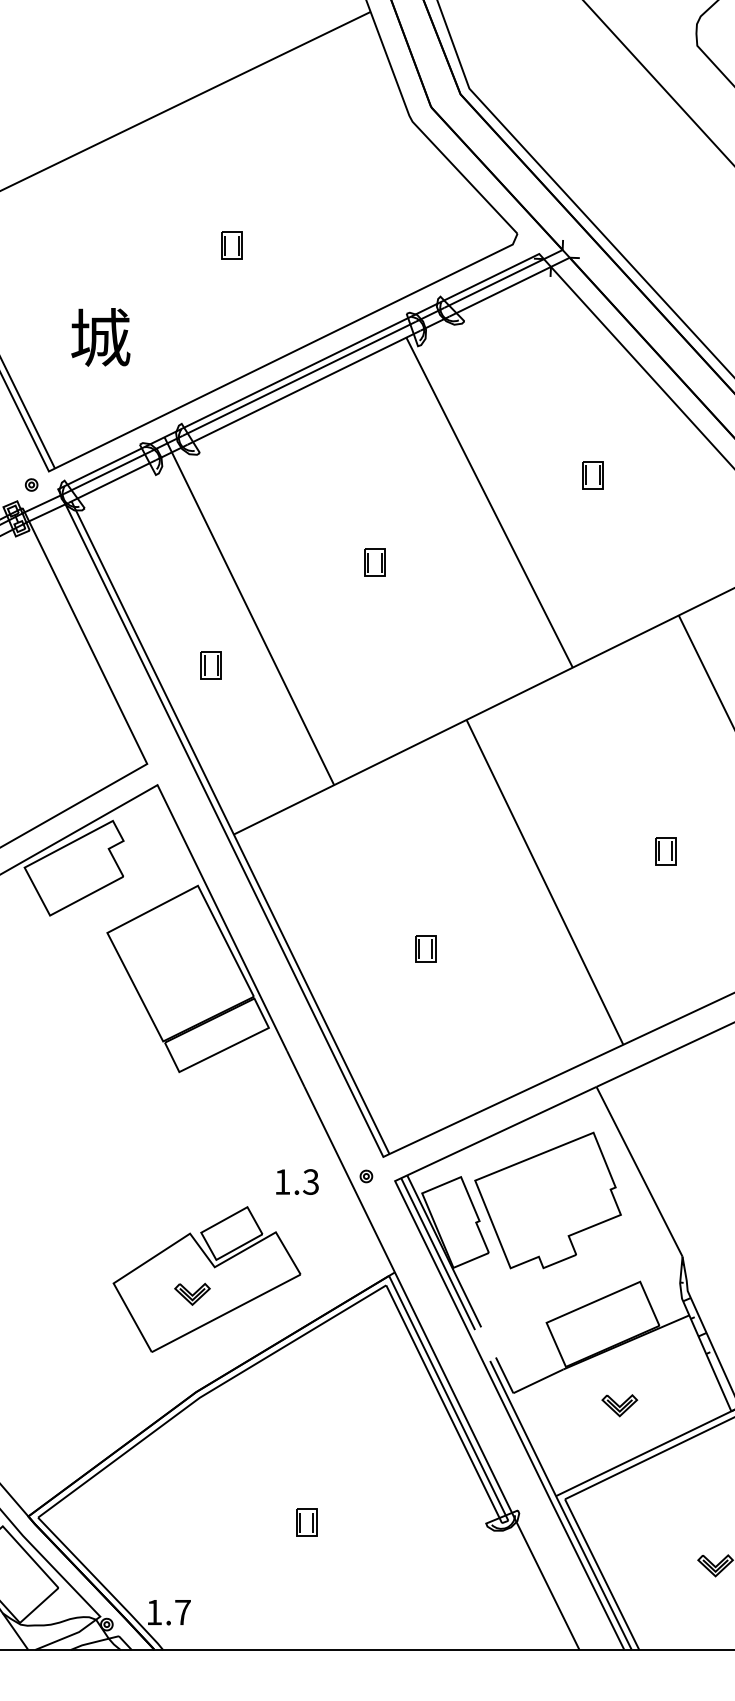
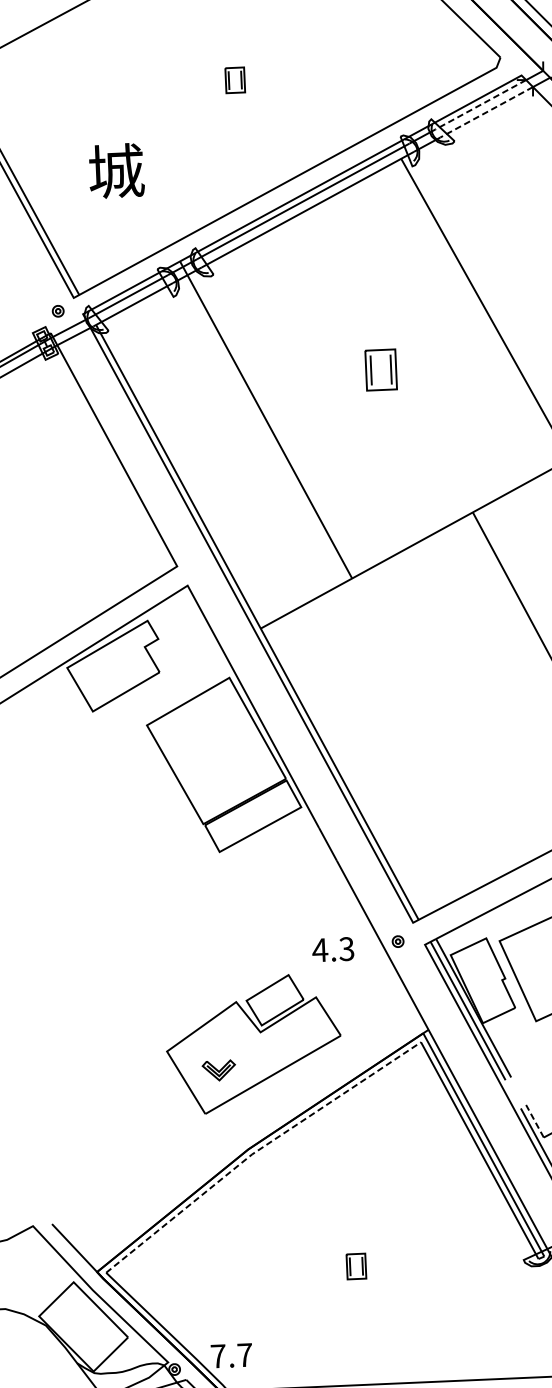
line: (493, 283) -> (480, 104), solid -> dashed
line: (500, 291) -> (487, 112), solid -> dashed
part: (374, 562) -> (380, 369), size x1.6
part: (210, 665) -> (232, 472), removed
part: (425, 948) -> (443, 726), removed
text: (282, 1181) -> (320, 949), 1.3 -> 4.3
part: (192, 1293) -> (219, 1069), moved
line: (504, 1375) -> (534, 1121), solid -> dashed
line: (206, 1393) -> (258, 1150), solid -> dashed
text: (154, 1612) -> (218, 1356), 1.7 -> 7.7

